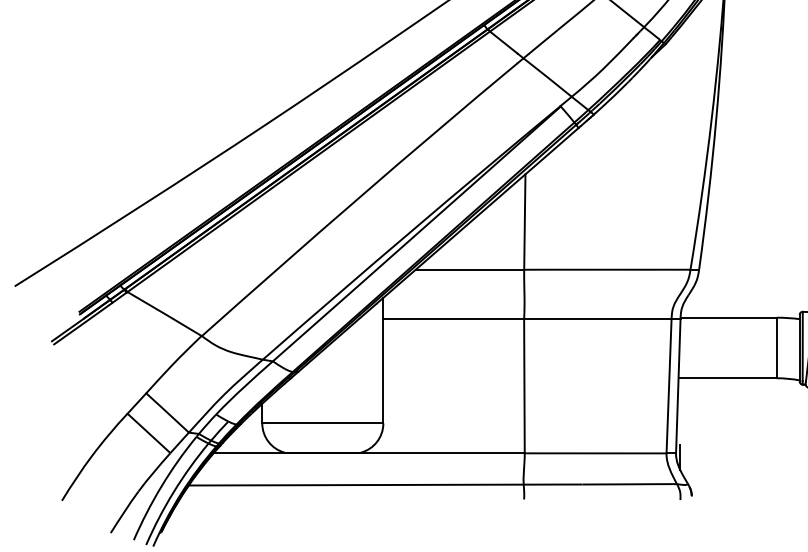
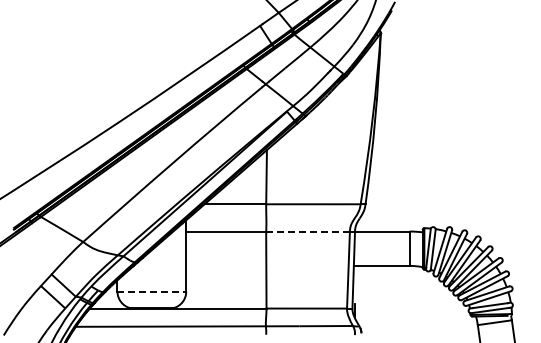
line: (598, 319) -> (308, 232), solid -> dashed
line: (323, 423) -> (152, 291), solid -> dashed

